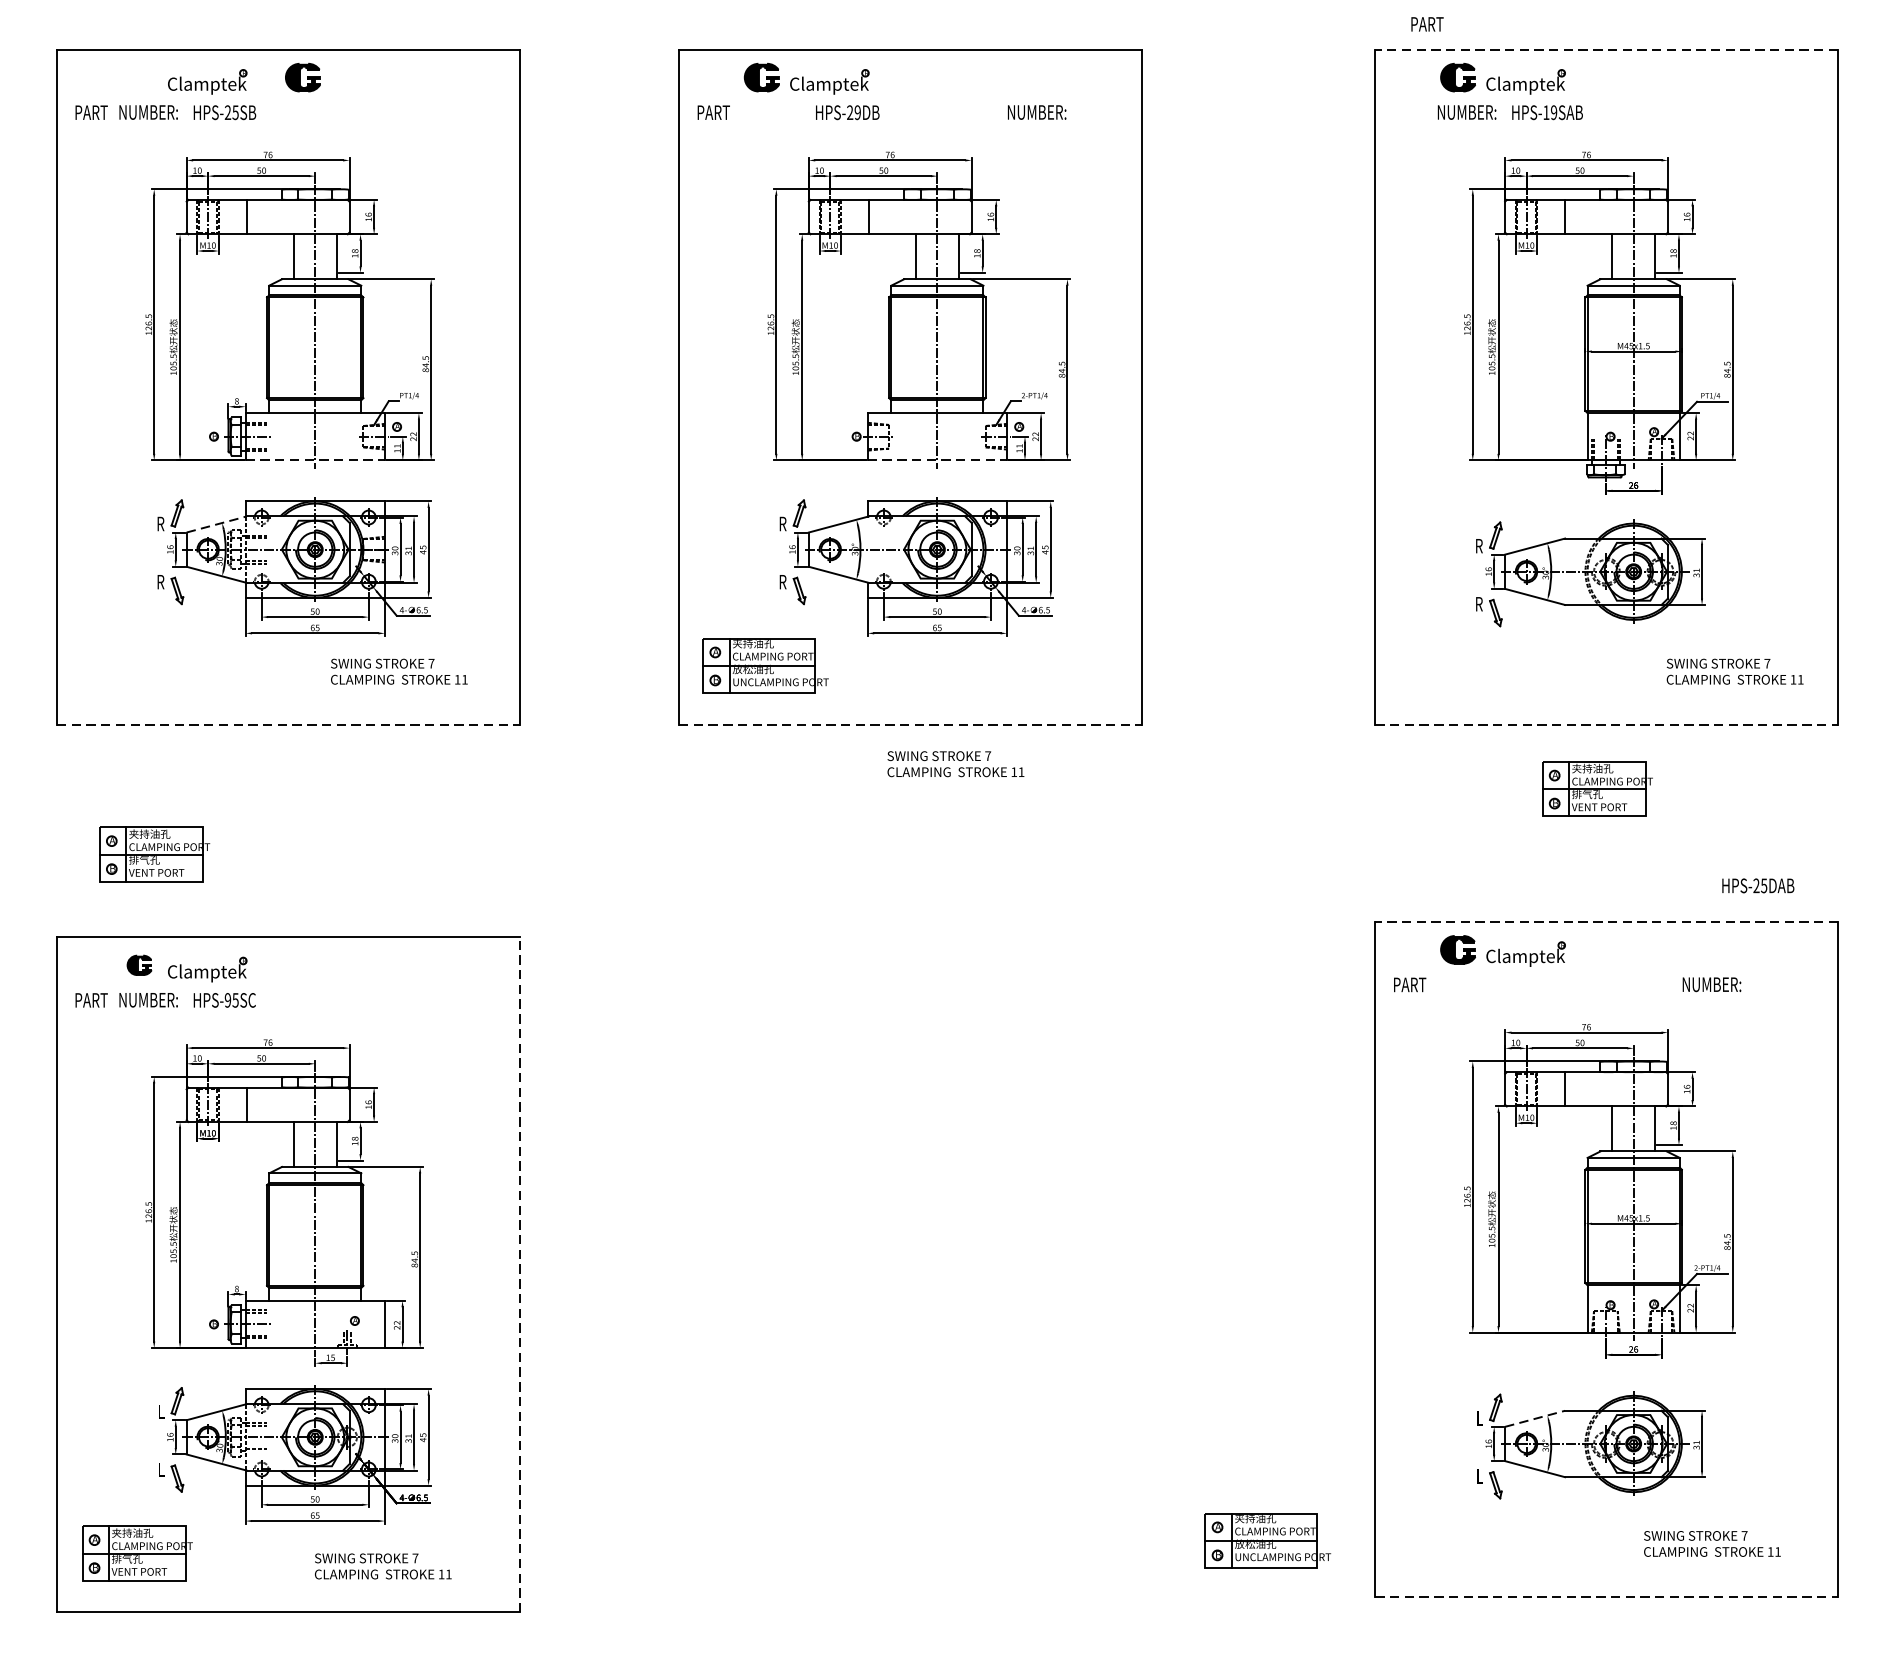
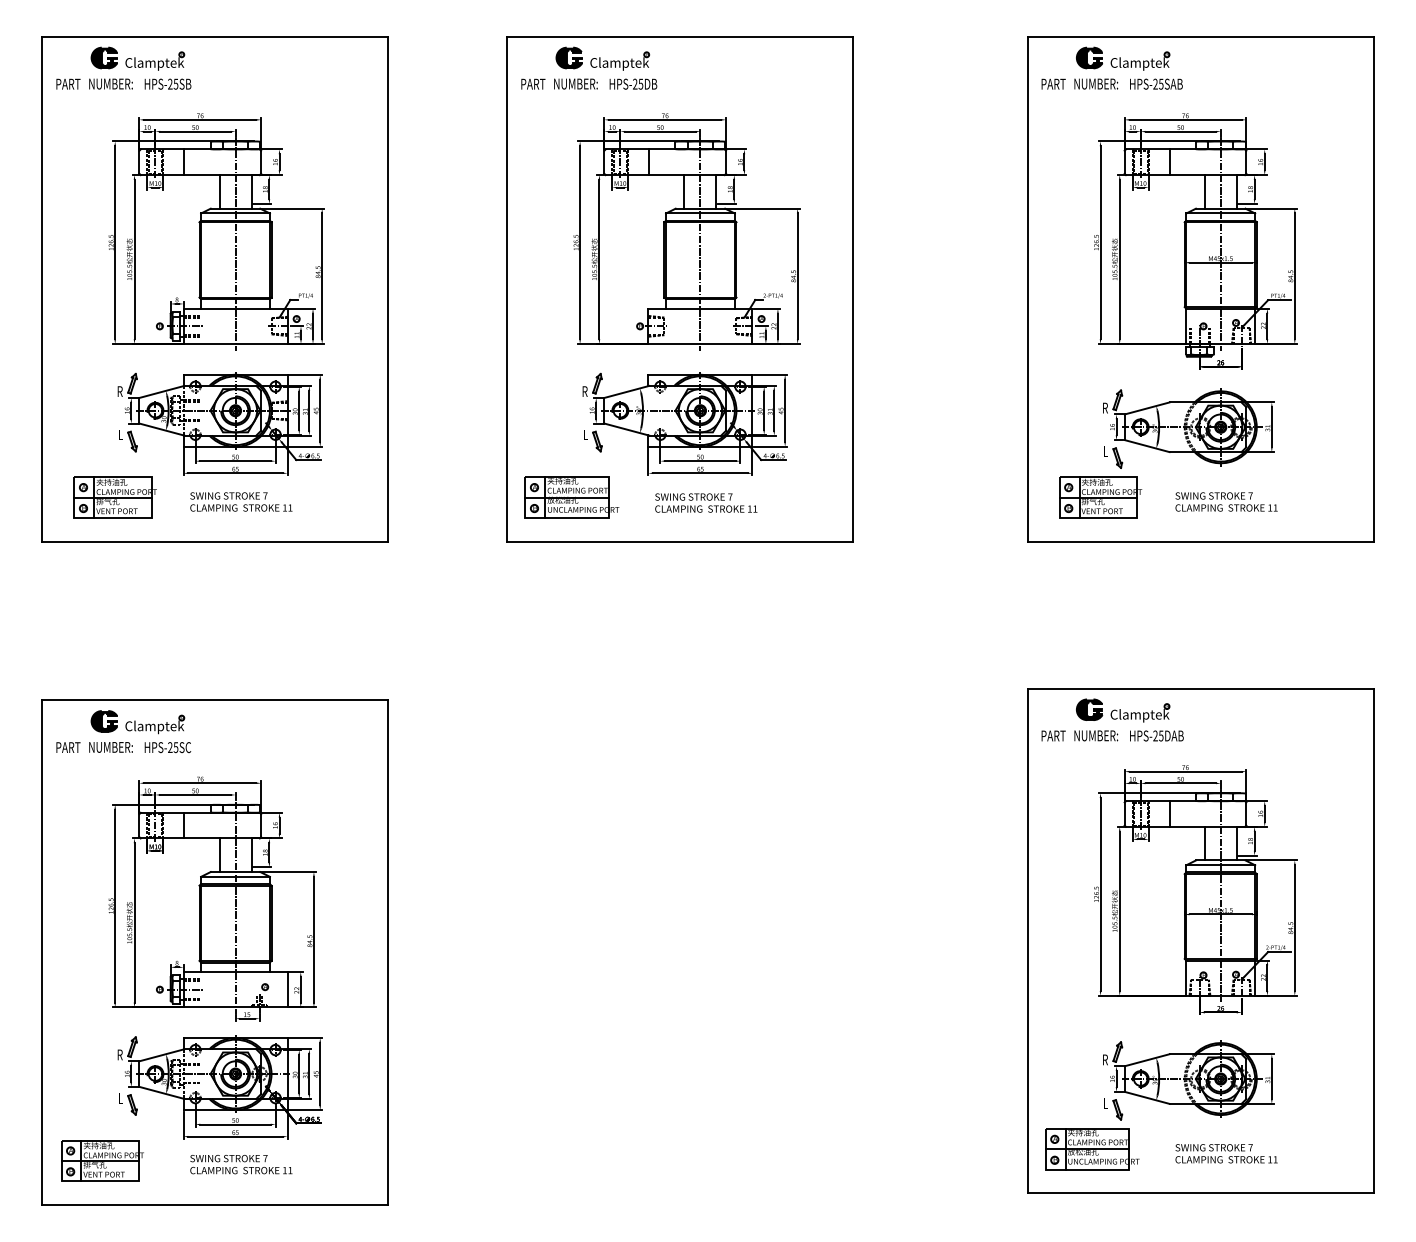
text: (1427, 23) -> (1053, 83), moved
line: (1606, 50) -> (1200, 37), dashed -> solid
part: (301, 76) -> (103, 57), moved
text: (857, 111) -> (640, 83), HPS-29DB -> HPS-25DB
text: (1036, 111) -> (575, 83), moved
text: (1550, 111) -> (1158, 83), HPS-19SAB -> HPS-25SAB
line: (316, 459) -> (236, 343), dashed -> solid
line: (937, 459) -> (700, 343), dashed -> solid
line: (217, 523) -> (162, 391), dashed -> solid
text: (159, 581) -> (119, 434), R -> L
text: (782, 581) -> (584, 434), R -> L
text: (1479, 604) -> (1105, 451), R -> L
text: (399, 671) -> (241, 501), moved
text: (1735, 671) -> (1226, 501), moved
line: (288, 724) -> (215, 541), dashed -> solid
line: (910, 724) -> (680, 541), dashed -> solid
line: (1606, 724) -> (1200, 541), dashed -> solid
text: (956, 763) -> (706, 502), moved
part: (1597, 788) -> (1100, 497), moved
part: (153, 854) -> (114, 497), moved
text: (1757, 885) -> (1156, 735), moved
line: (1606, 921) -> (1200, 688), dashed -> solid
part: (138, 965) -> (103, 721), size x1.43
text: (1712, 984) -> (1096, 735), moved
text: (228, 1000) -> (170, 747), HPS-95SC -> HPS-25SC
line: (519, 1274) -> (388, 952), dashed -> solid
text: (159, 1411) -> (119, 1054), L -> R
text: (1479, 1417) -> (1105, 1059), L -> R
line: (1535, 1419) -> (1147, 1060), dashed -> solid
part: (1267, 1540) -> (1092, 1149), moved
text: (1712, 1543) -> (1226, 1153), moved
text: (383, 1566) -> (241, 1164), moved
line: (1606, 1597) -> (1200, 1193), dashed -> solid

